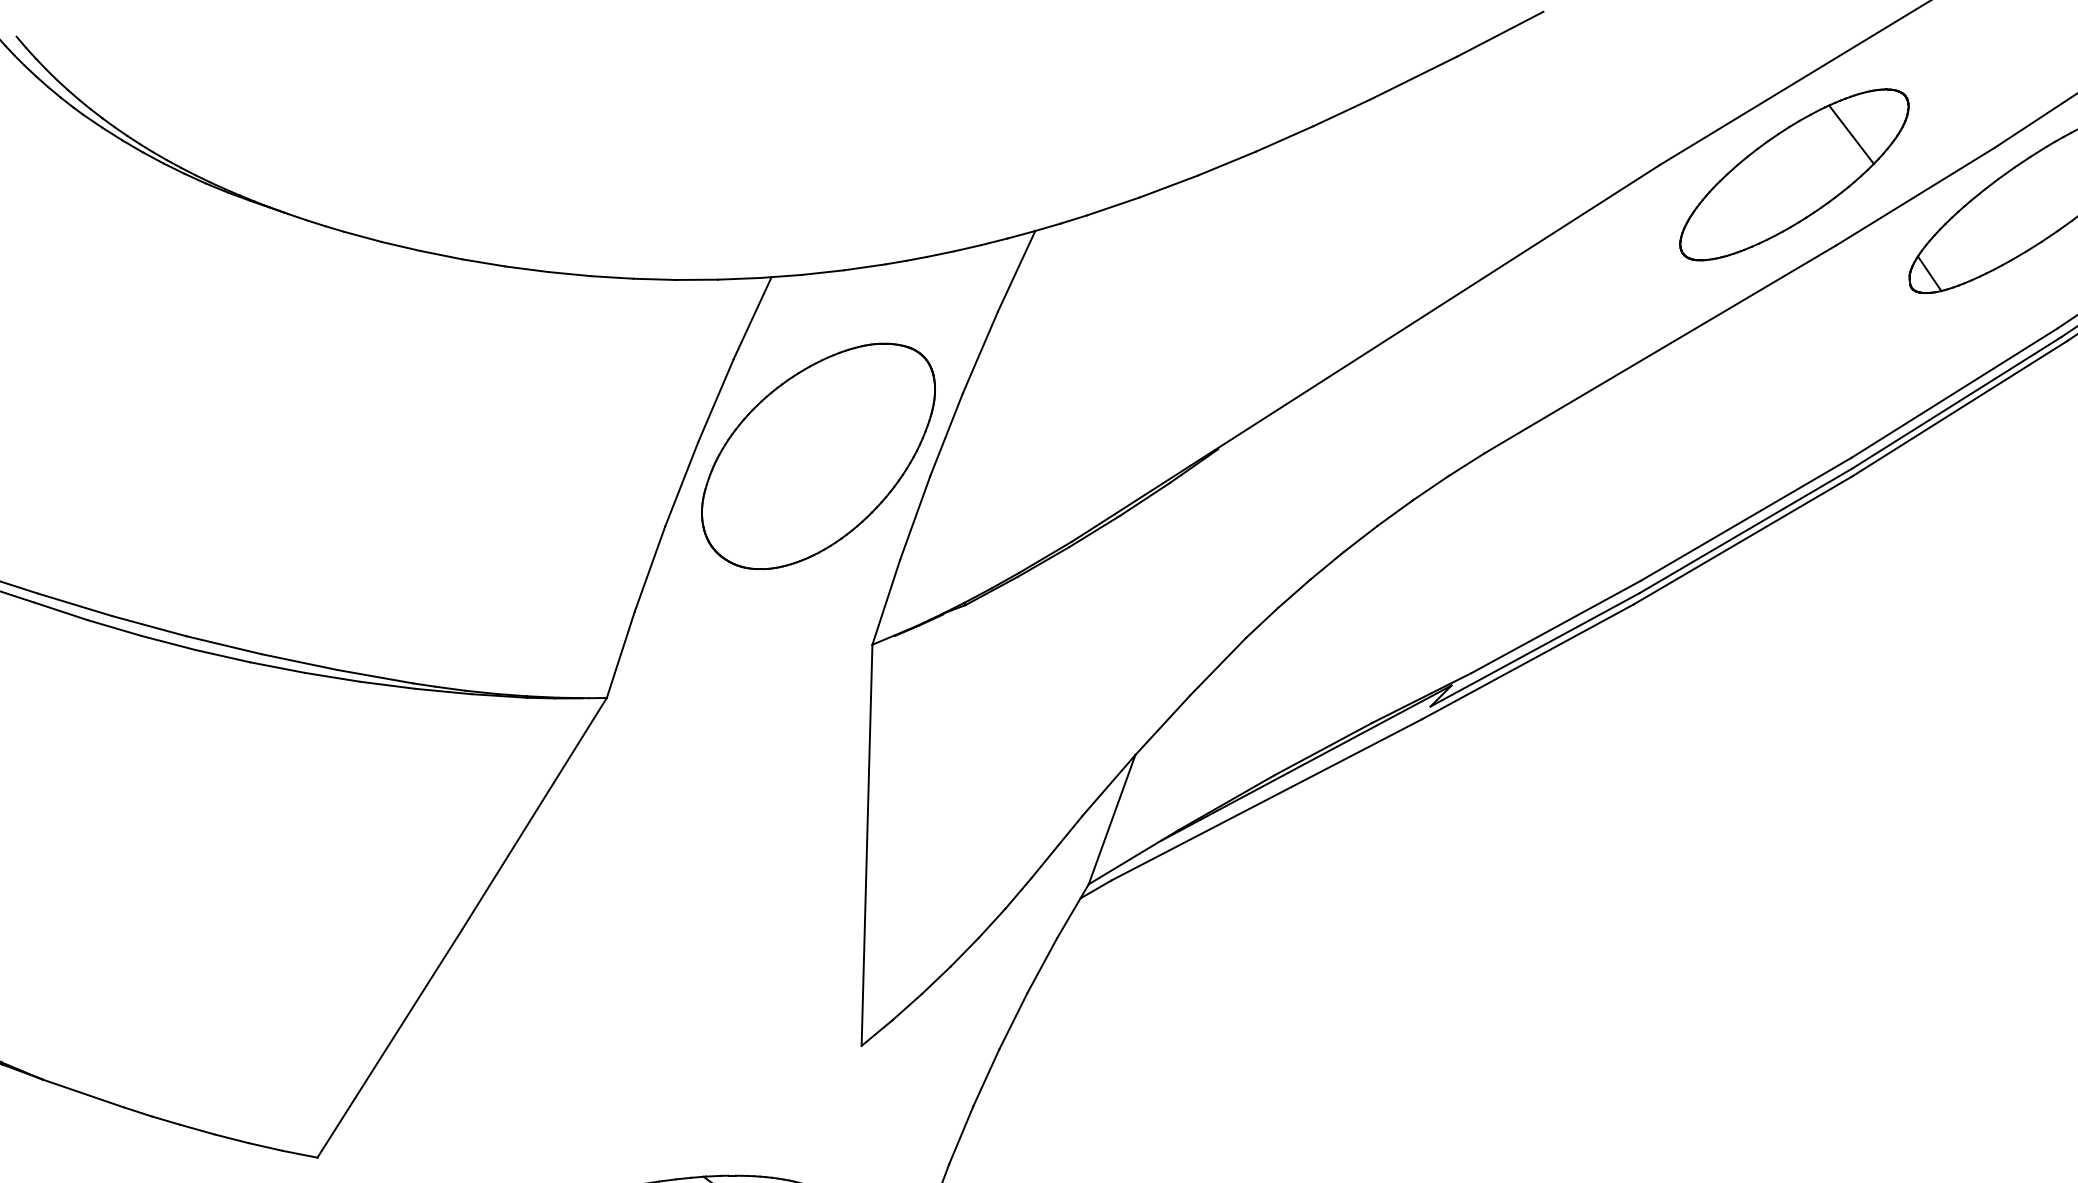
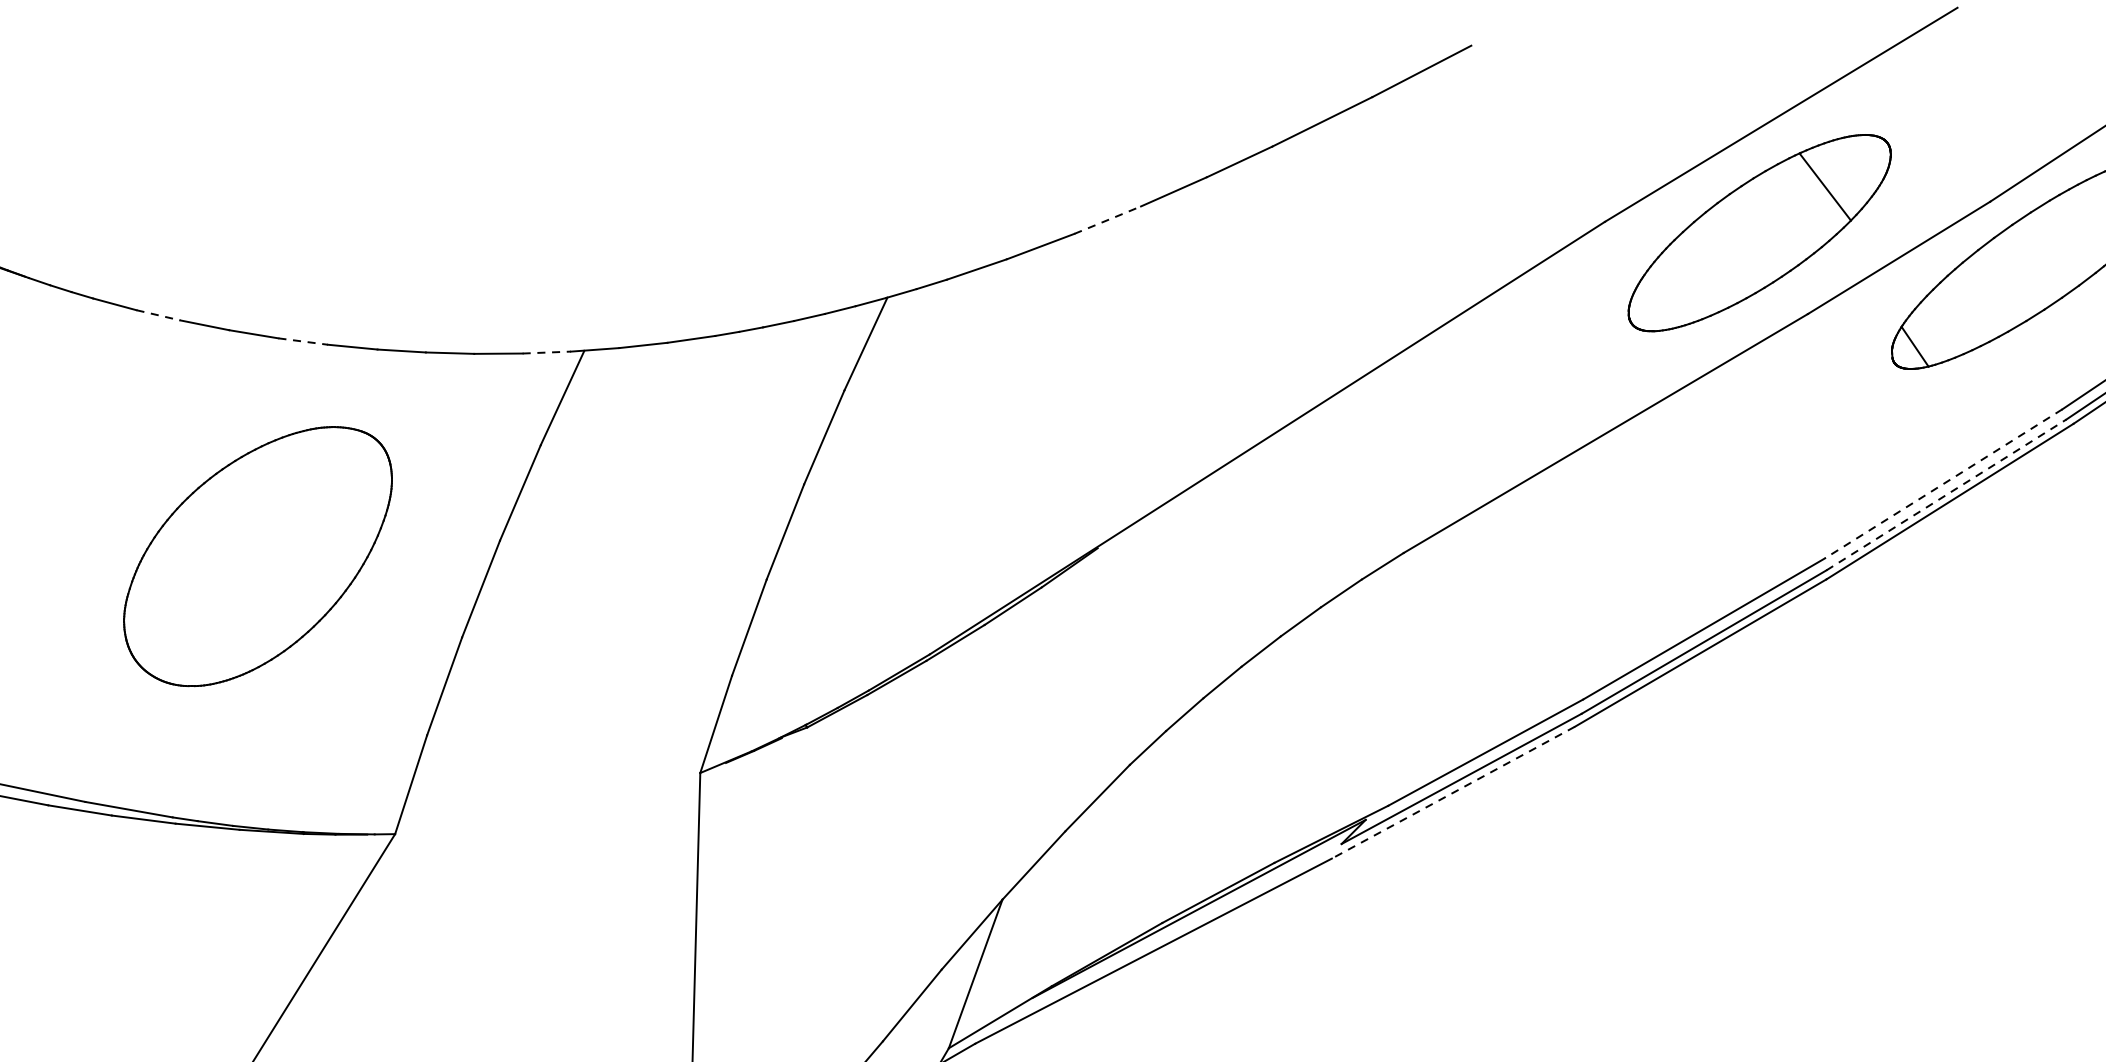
line: (1227, 163) -> (1108, 220), solid -> dashed
line: (400, 246) -> (158, 315), solid -> dashed
line: (526, 269) -> (302, 341), solid -> dashed
line: (739, 278) -> (547, 352), solid -> dashed
line: (1954, 393) -> (1943, 484), solid -> dashed
line: (1957, 402) -> (1947, 494), solid -> dashed
part: (818, 456) -> (258, 556), moved
line: (1527, 662) -> (1452, 793), solid -> dashed

